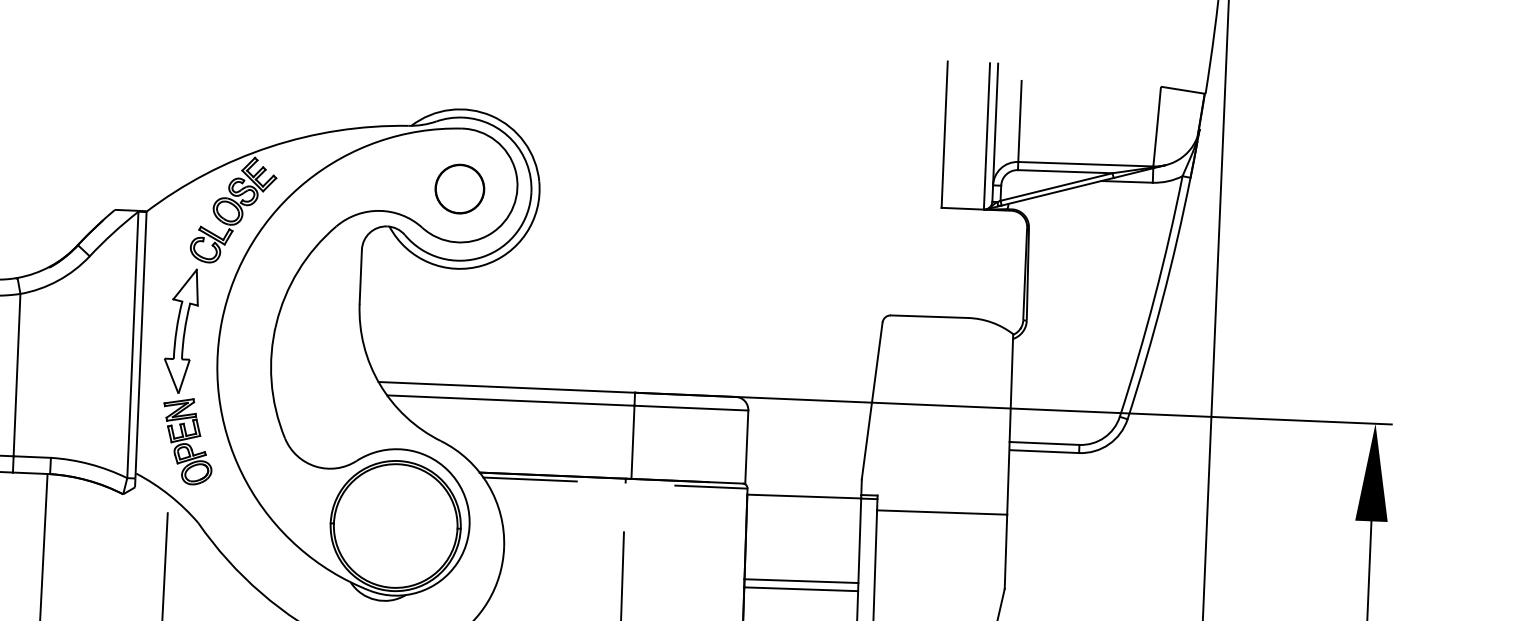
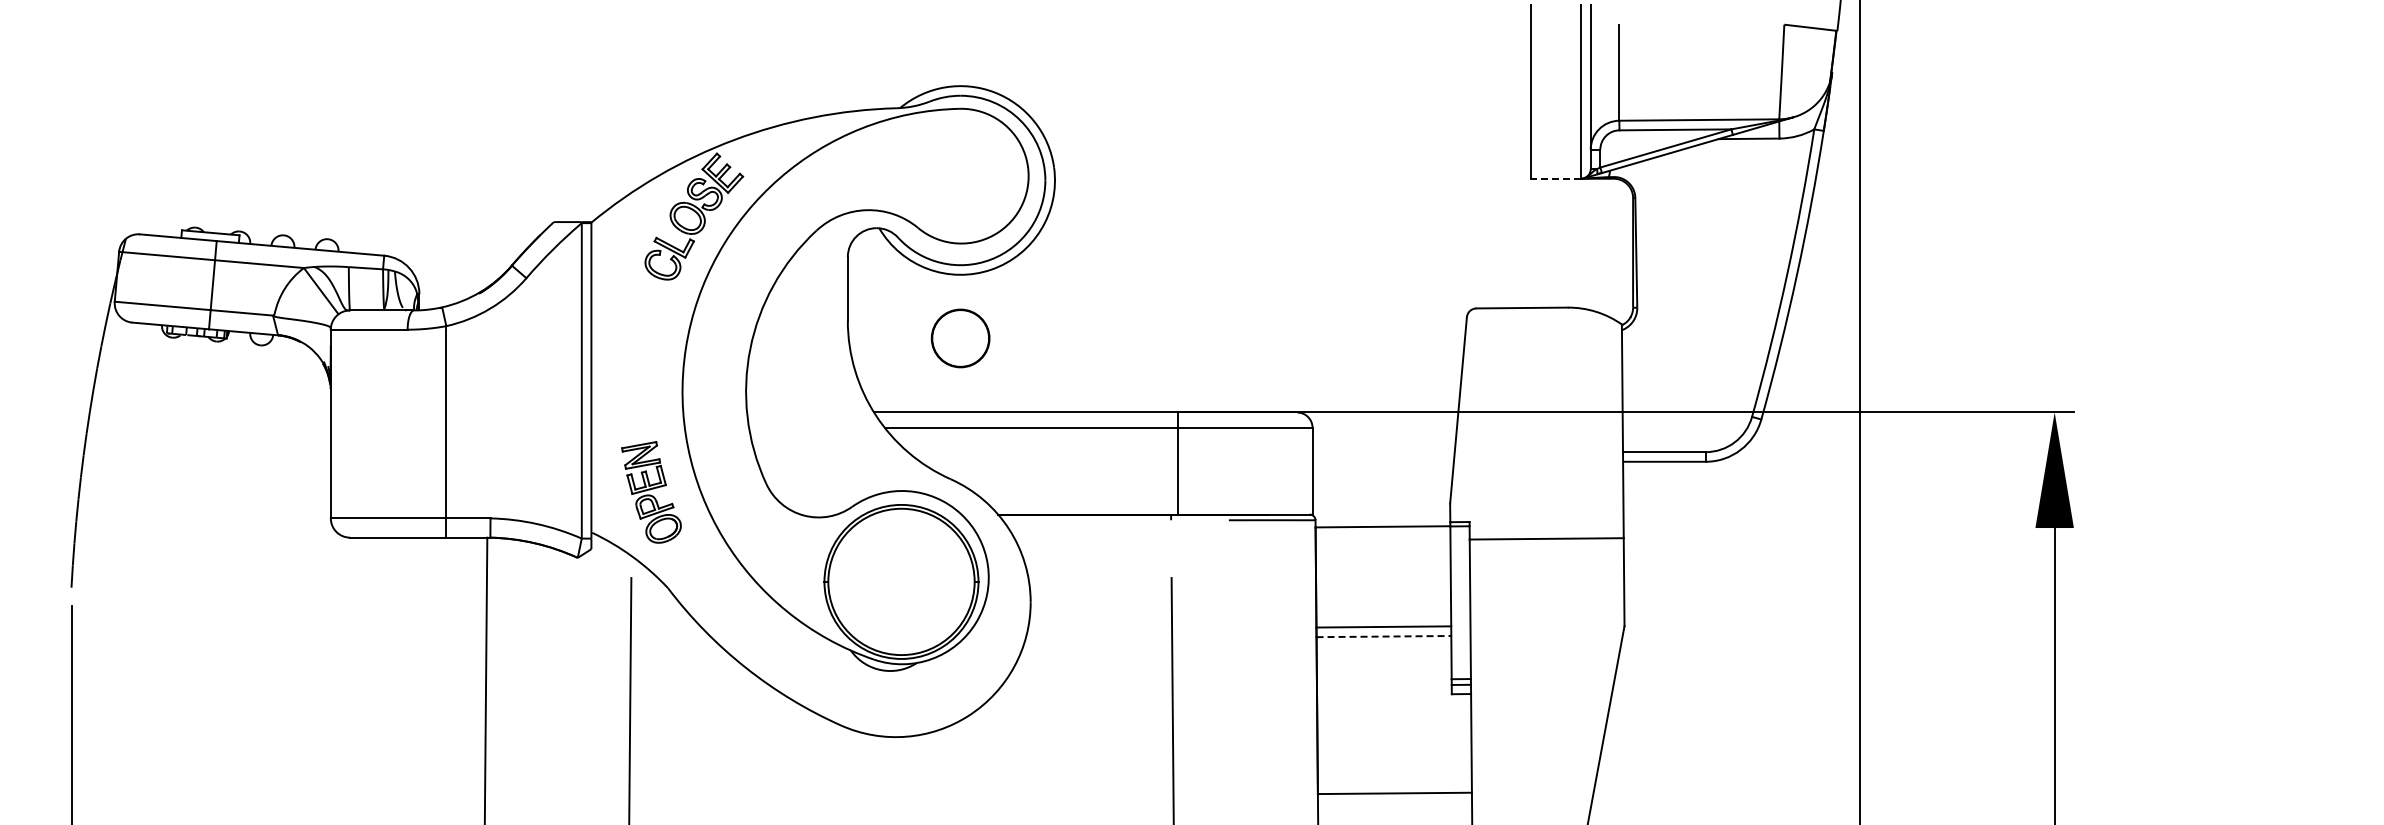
part: (459, 189) -> (960, 338), moved
line: (962, 208) -> (1555, 178), solid -> dashed
part: (181, 330) -> (638, 361), removed
line: (529, 479) -> (1057, 520), removed
line: (801, 589) -> (1384, 636), solid -> dashed

